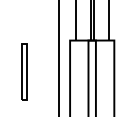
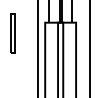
part: (23, 71) -> (12, 33), moved

